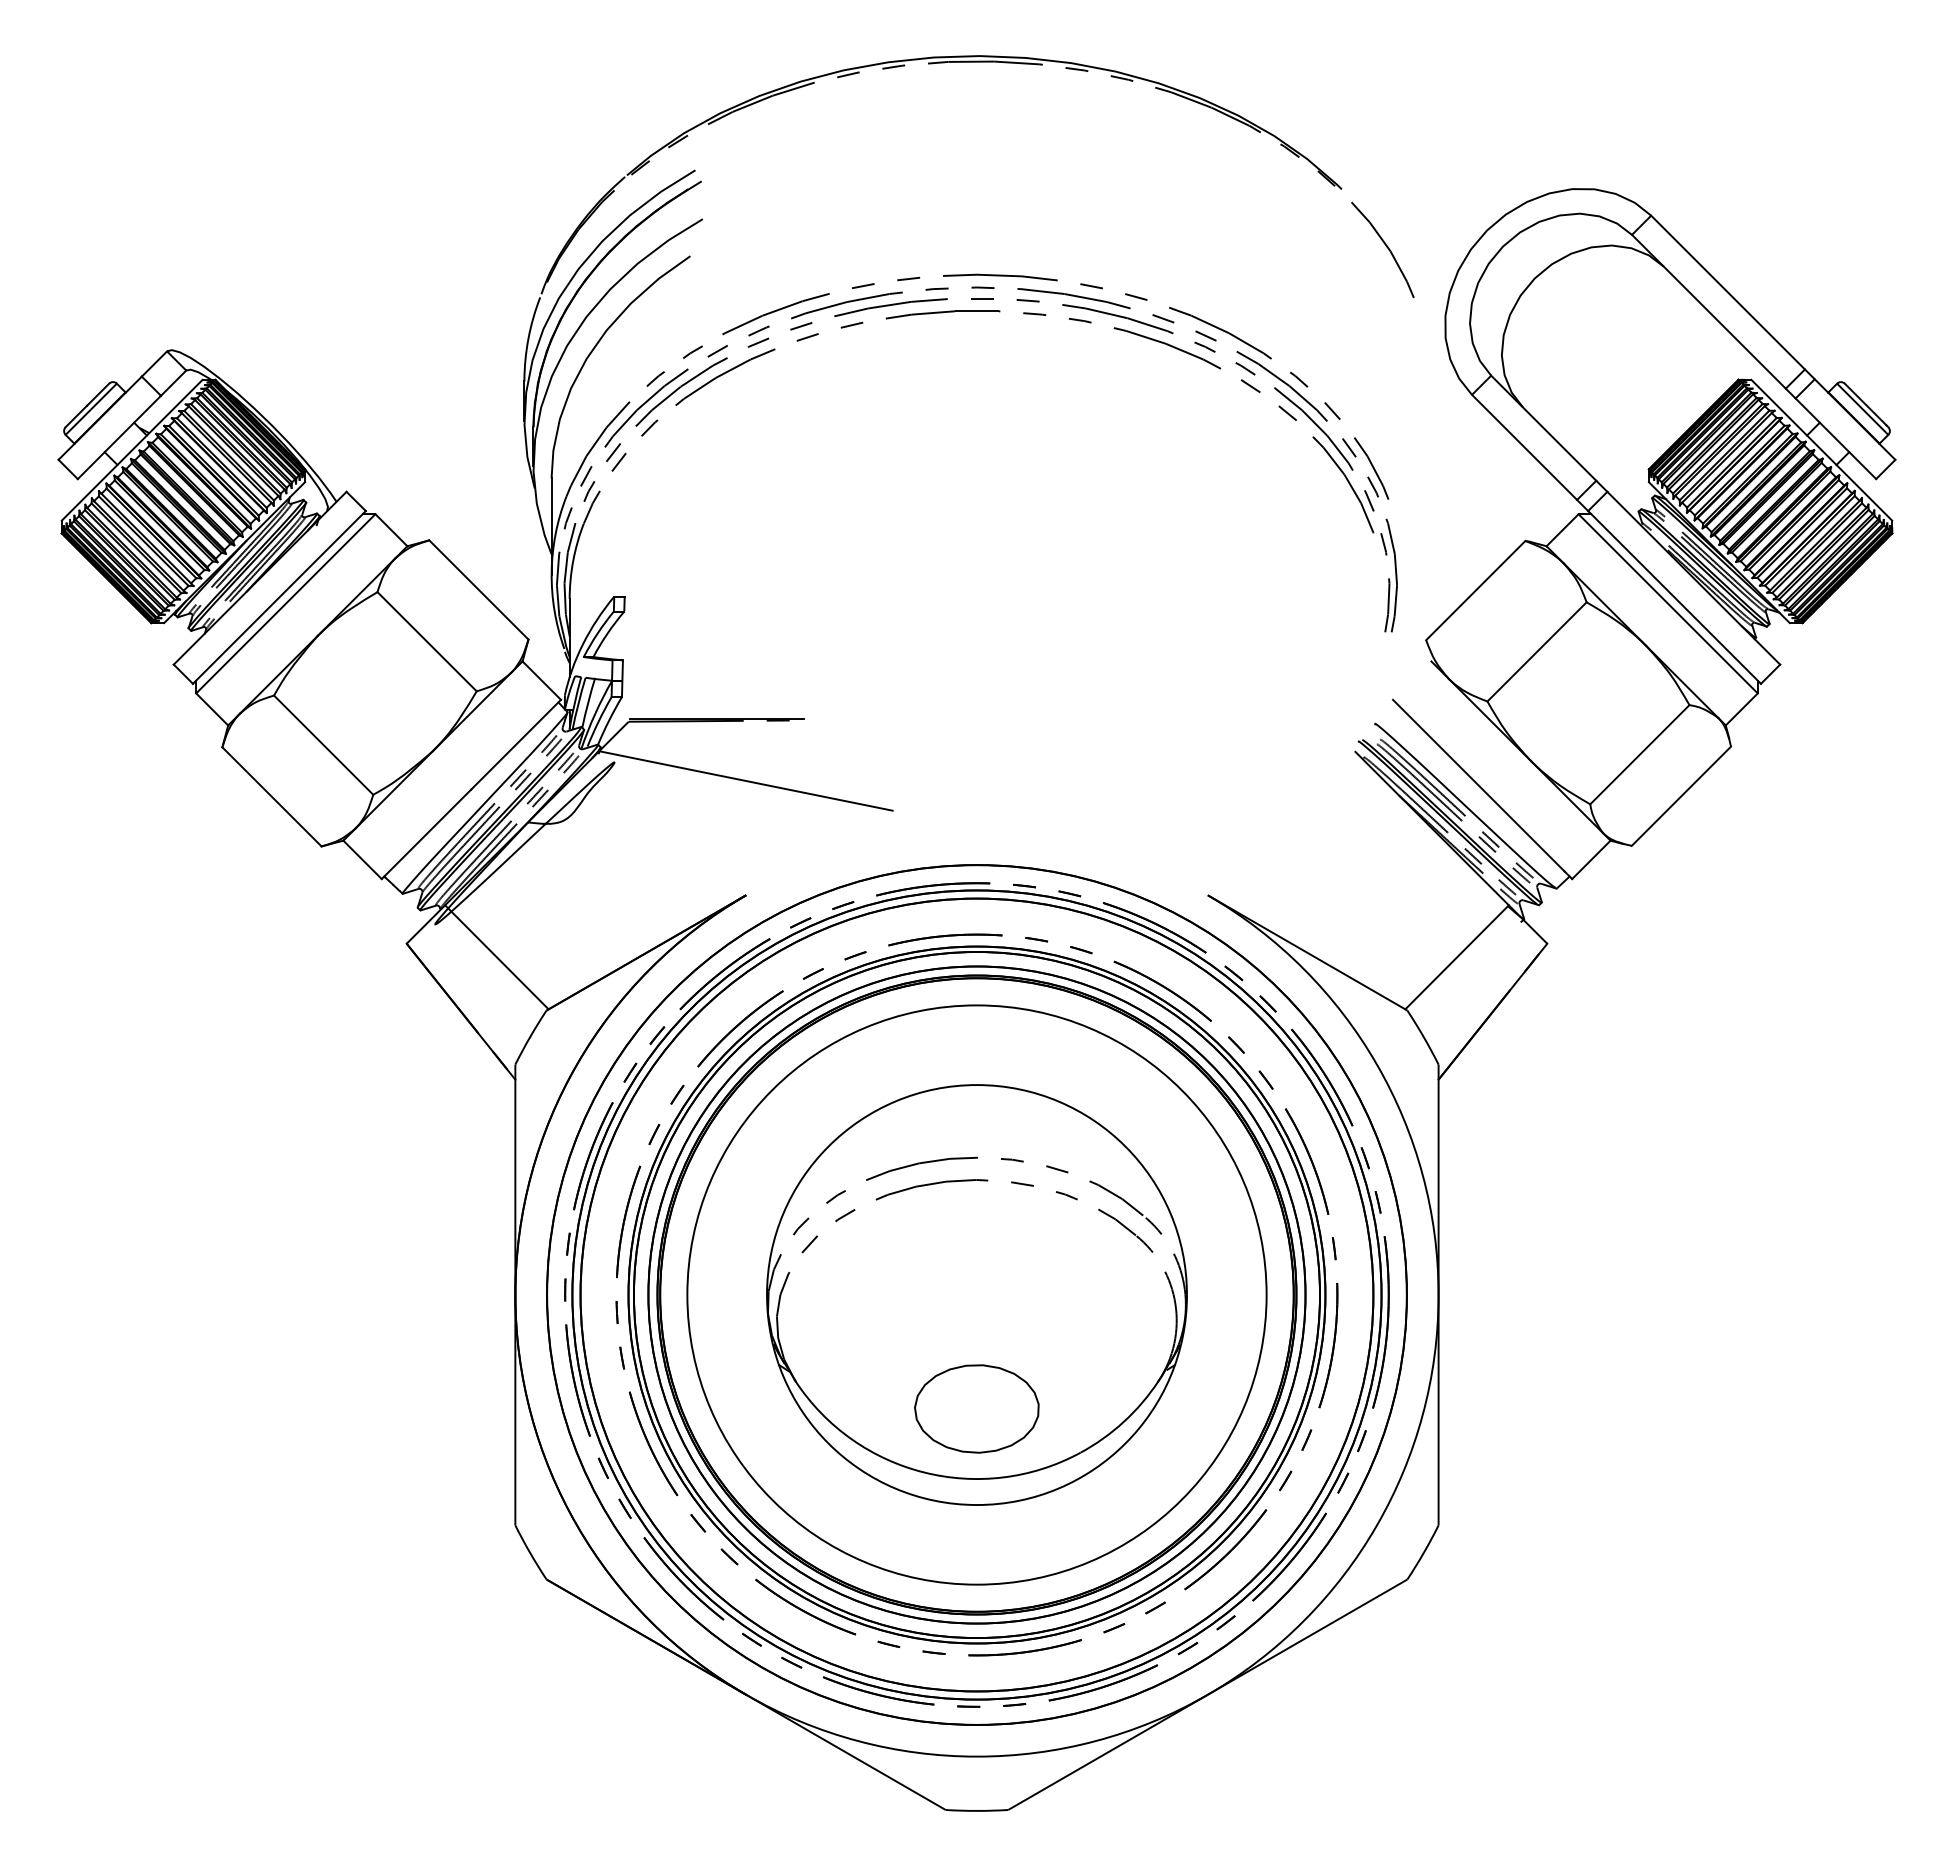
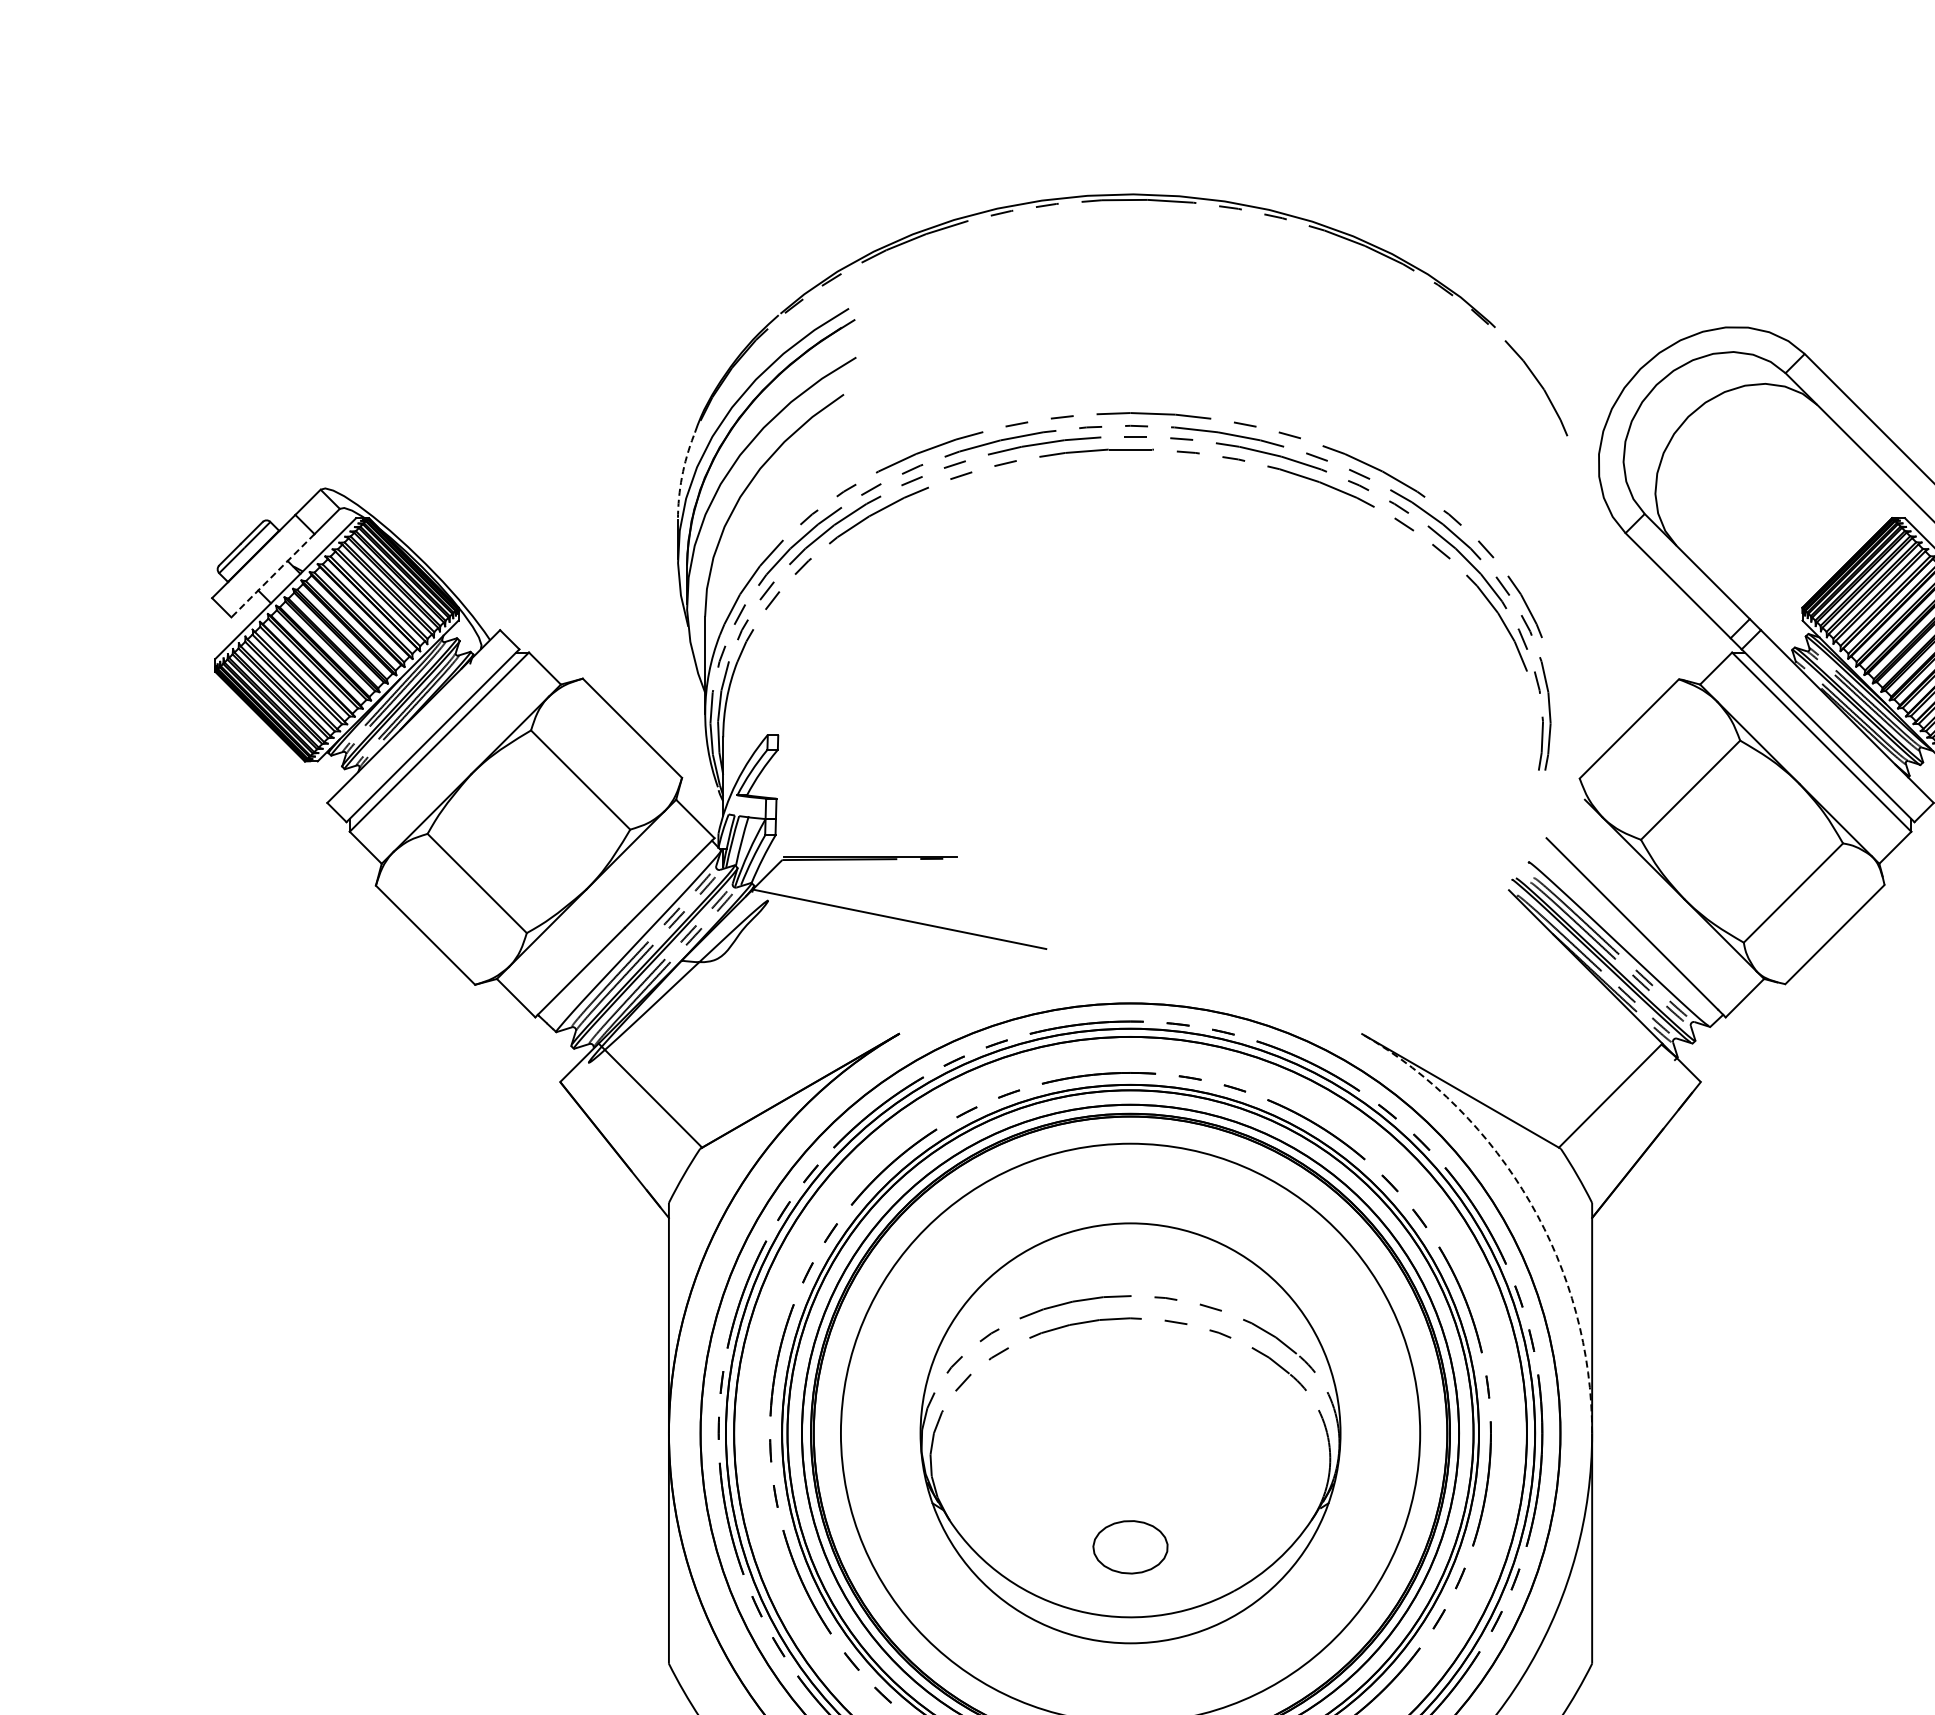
arc: (528, 338) -> (682, 476), solid -> dashed
line: (119, 437) -> (273, 575), solid -> dashed
arc: (1376, 1064) -> (1530, 1202), solid -> dashed
part: (976, 1408) -> (1130, 1546), size x0.6

